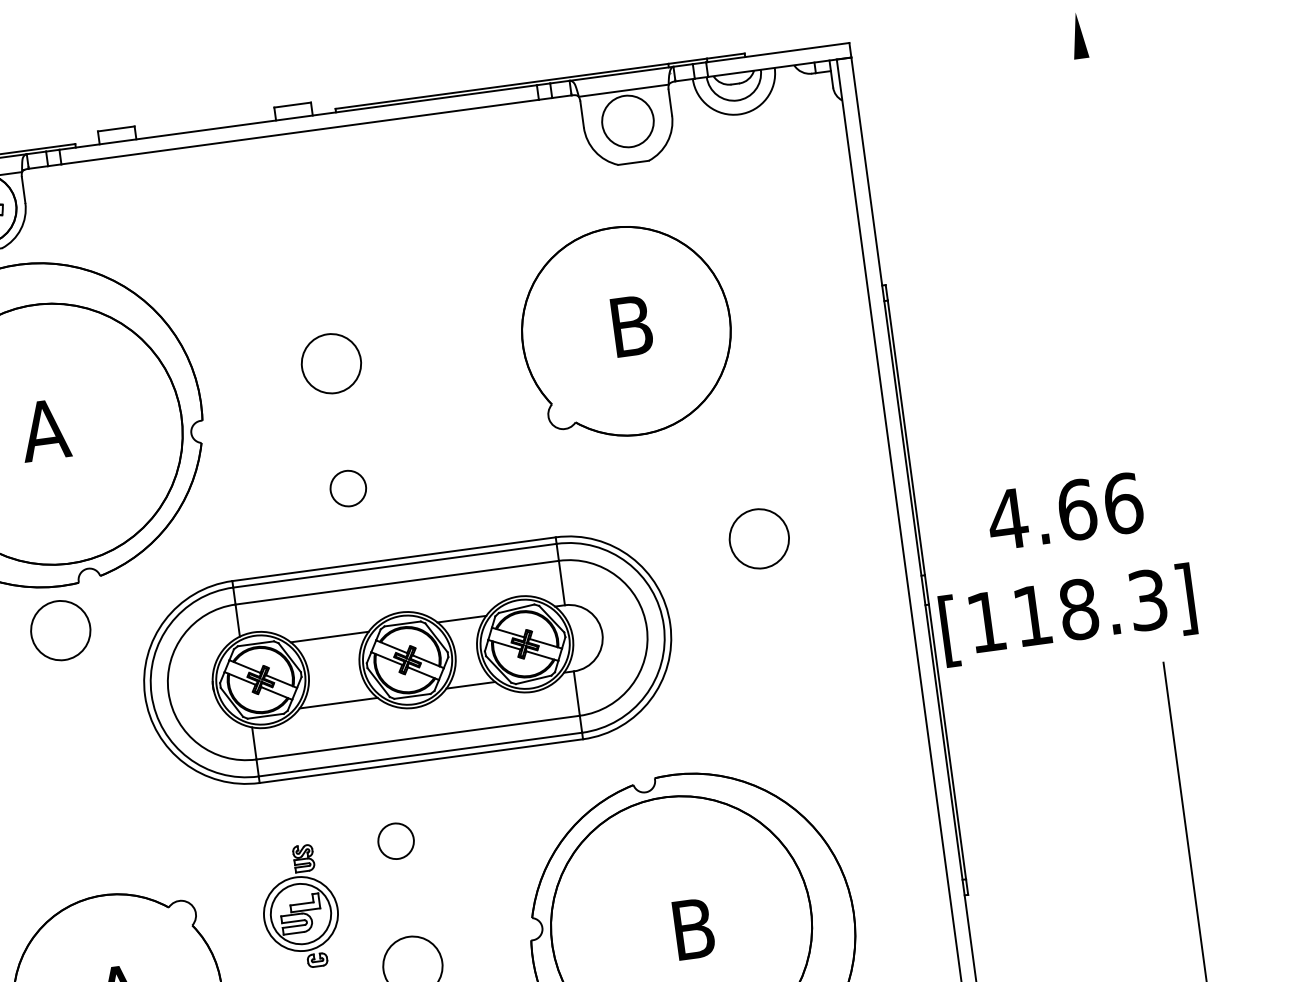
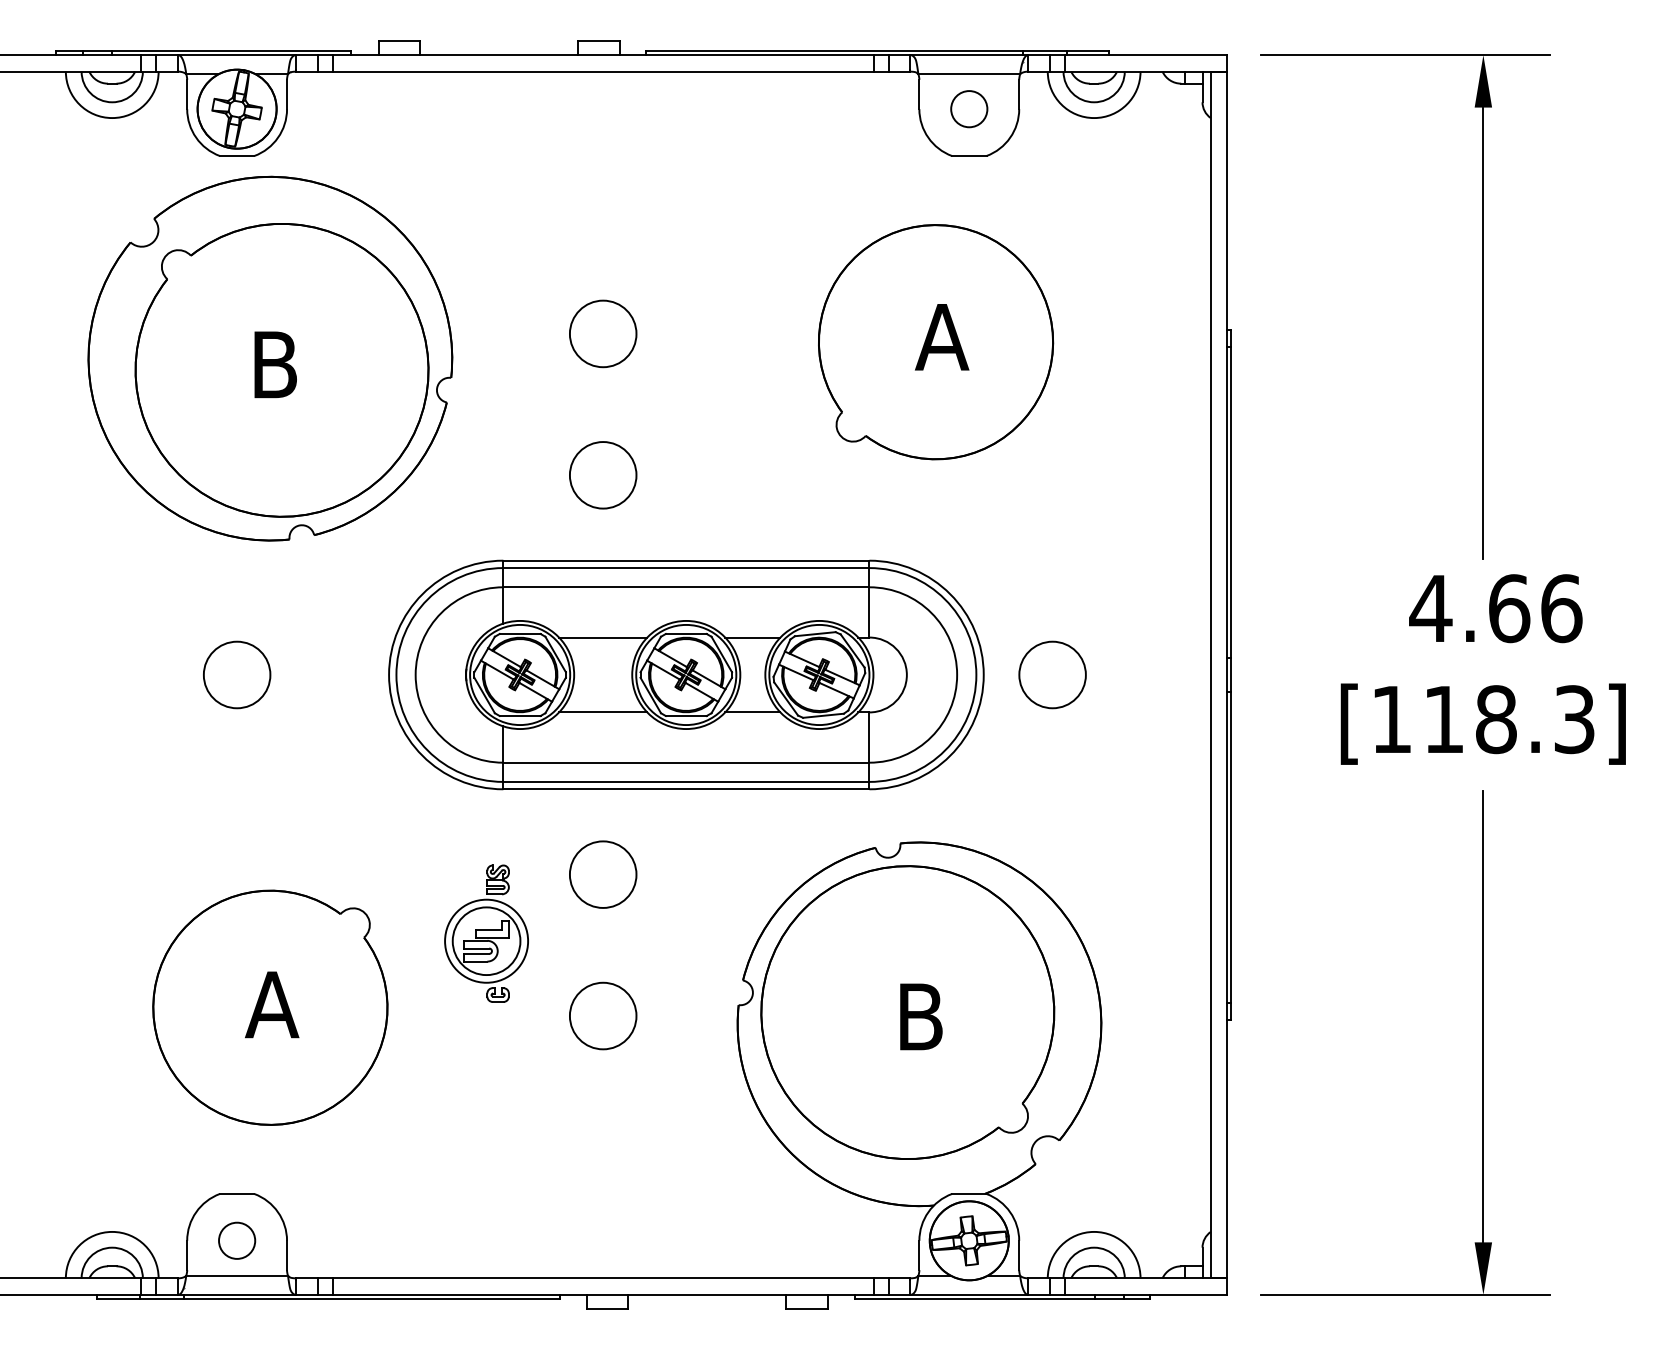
line: (1005, 22) -> (1404, 55), added
circle: (628, 121) -> (969, 109), size x0.62
line: (1108, 257) -> (1483, 332), added
text: (630, 326) -> (941, 337), B -> A
text: (44, 429) -> (274, 364), A -> B
circle: (347, 488) -> (602, 475), size x1.67
circle: (759, 538) -> (1052, 674), moved
text: (1060, 566) -> (1482, 669), moved
circle: (61, 630) -> (237, 674), moved
part: (407, 659) -> (686, 674), moved
circle: (396, 841) -> (603, 874), size x1.67

